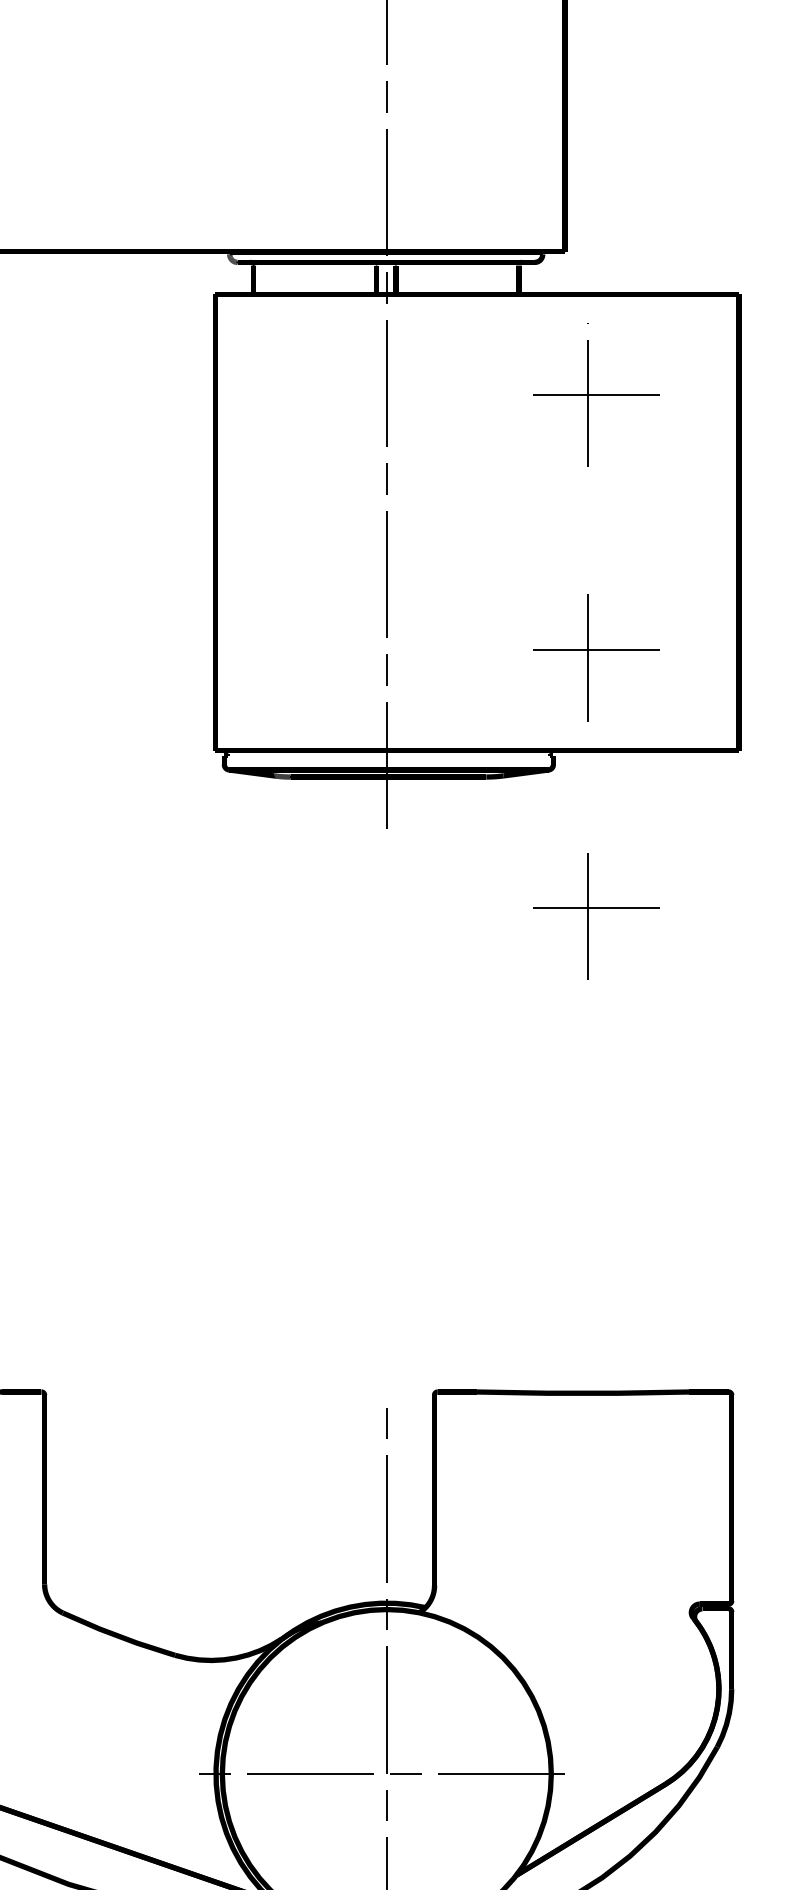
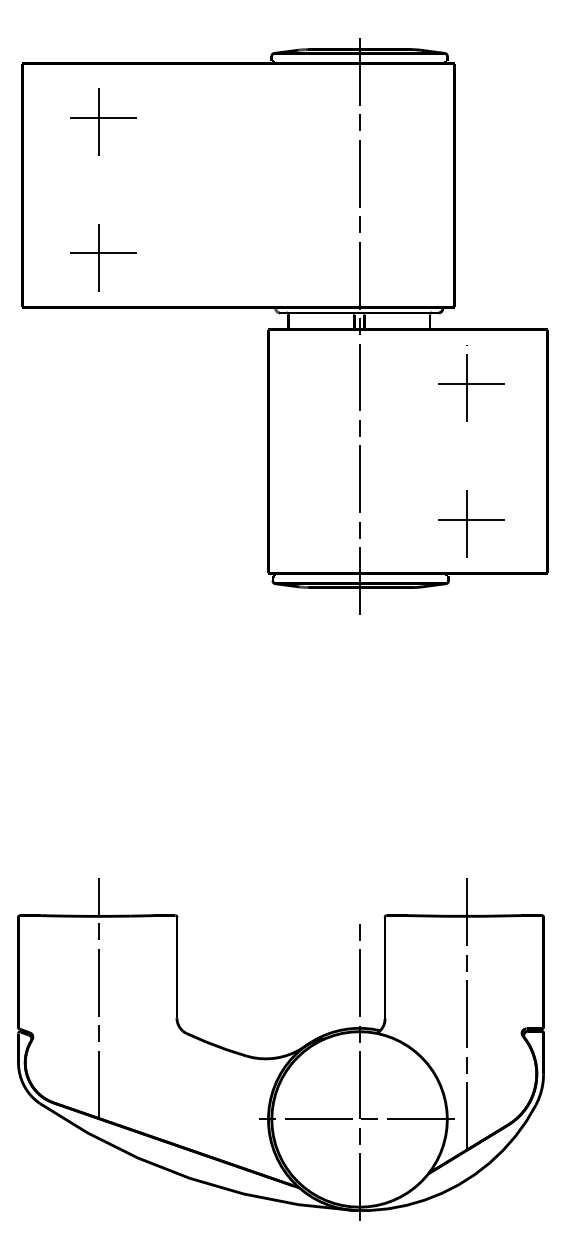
part: (596, 915) -> (471, 661), removed
line: (589, 1577) -> (467, 1014), added

